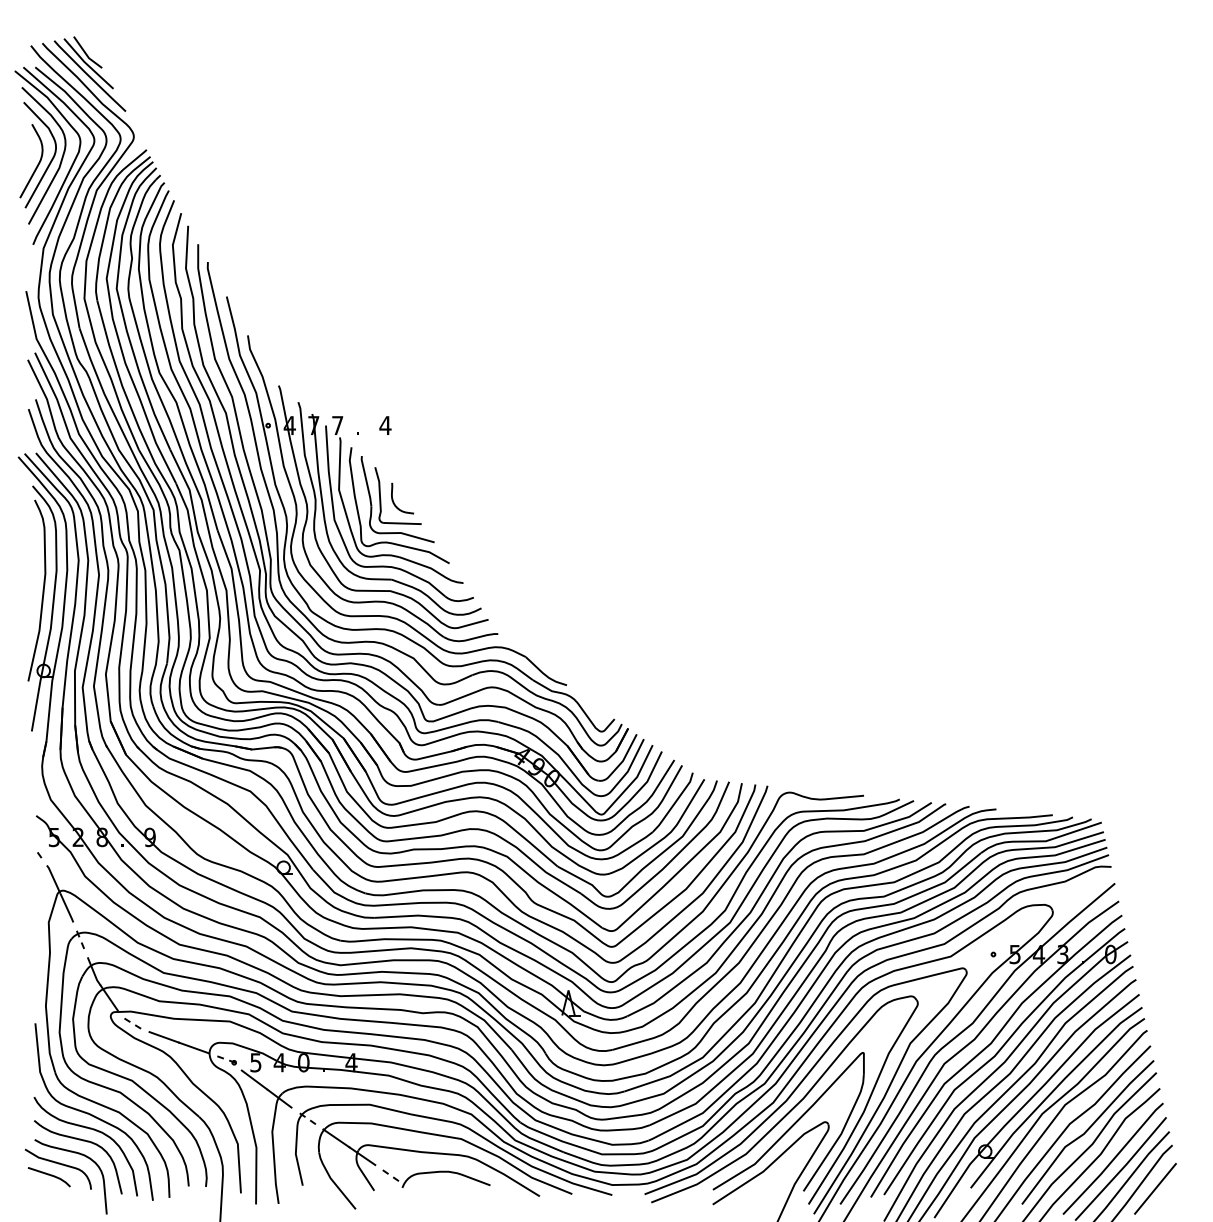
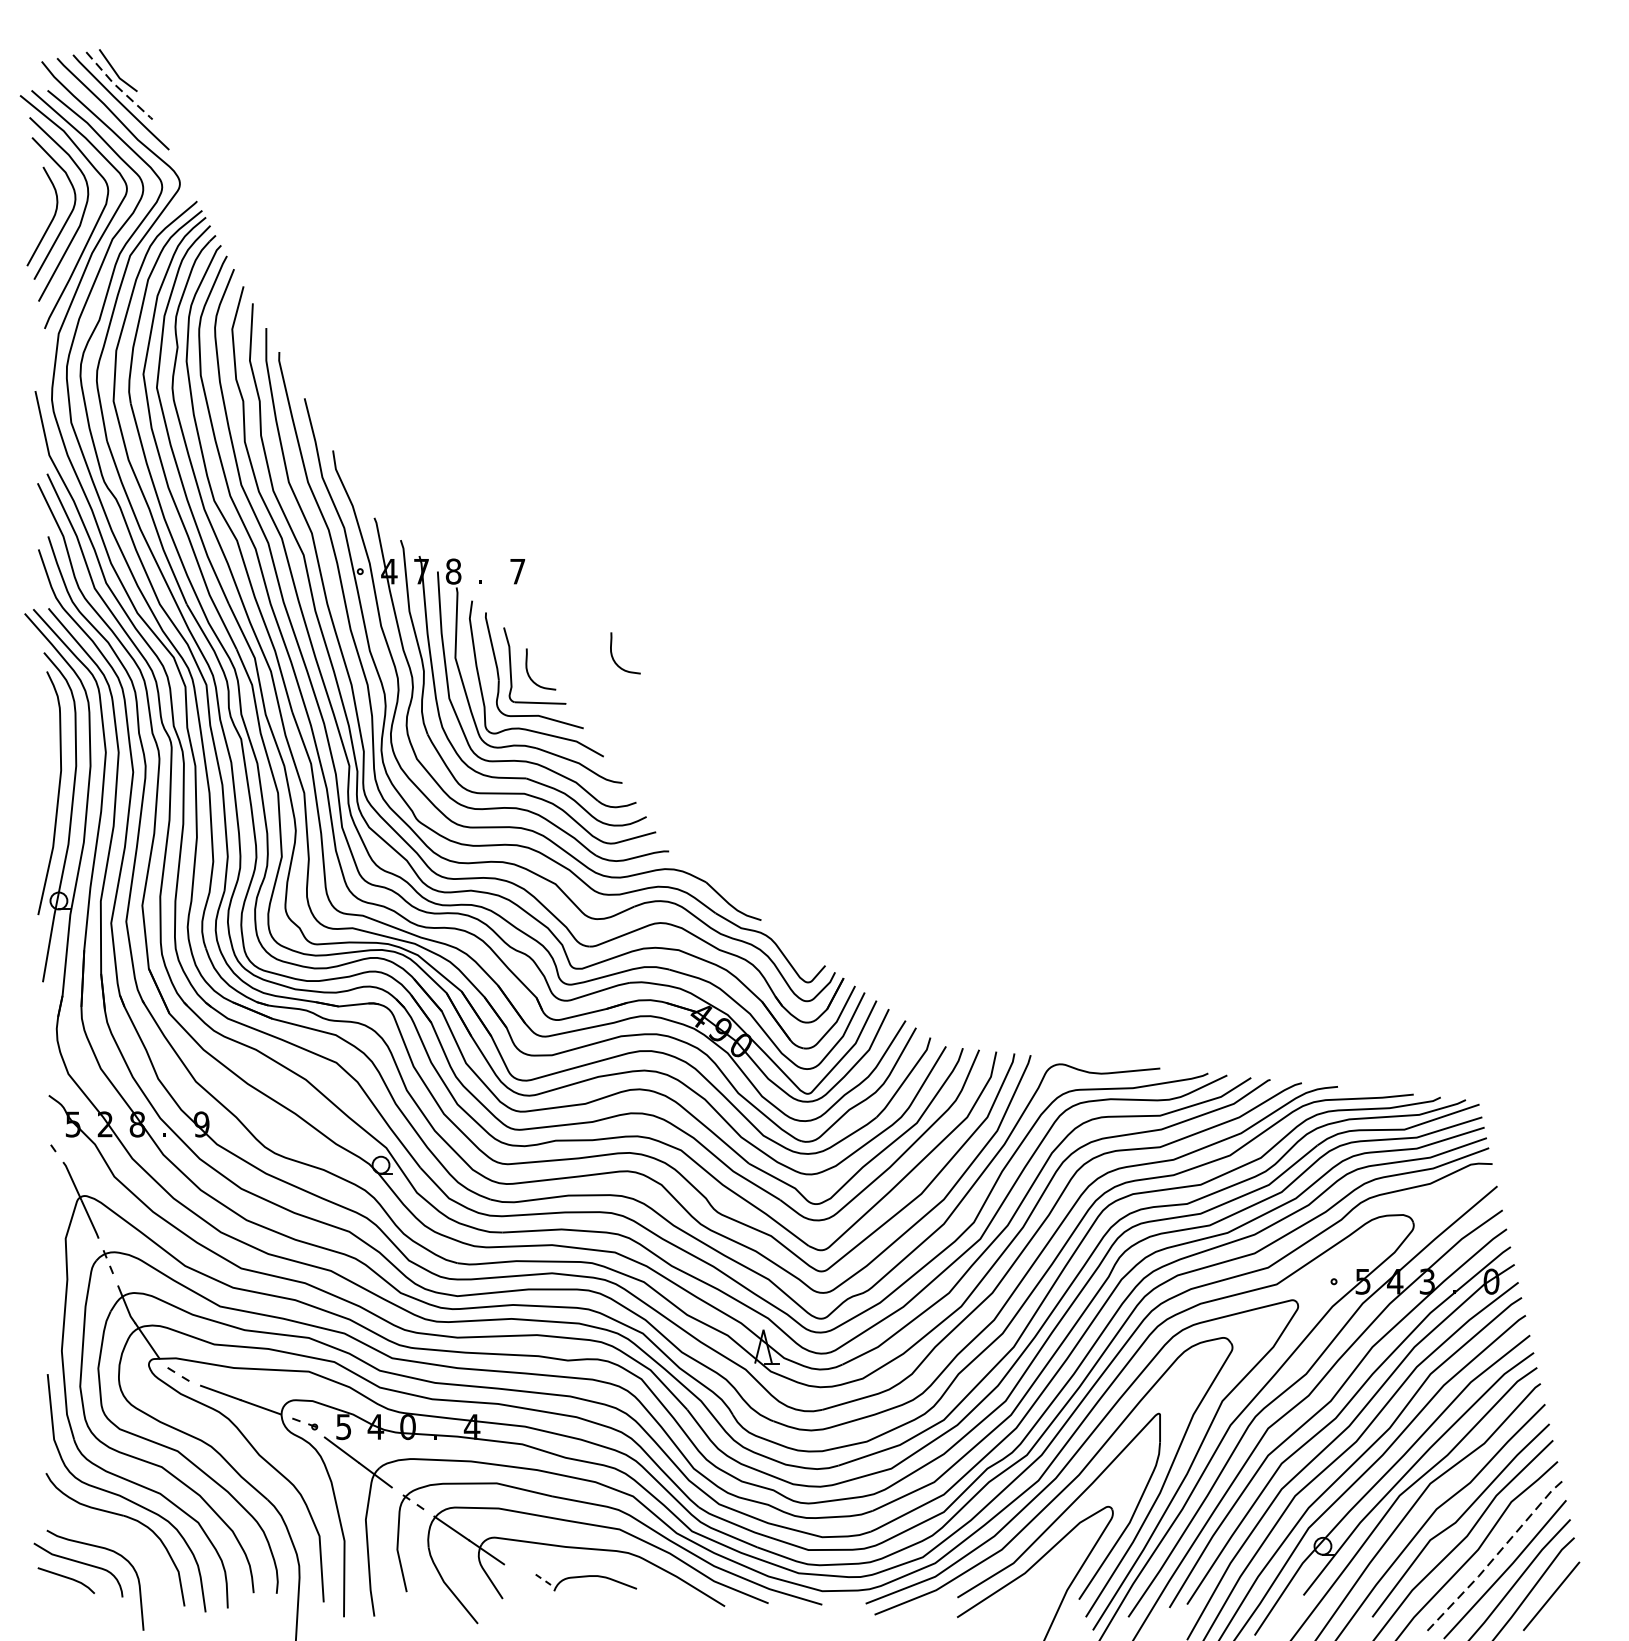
line: (87, 65) -> (117, 88), solid -> dashed
text: (337, 425) -> (453, 571), 7 -> 8
text: (385, 425) -> (517, 571), 4 -> 7
curve: (457, 490) -> (614, 658), added
curve: (83, 1141) -> (112, 1532), removed
line: (1113, 1159) -> (1495, 1556), solid -> dashed
part: (436, 1178) -> (586, 1582), size x0.7

